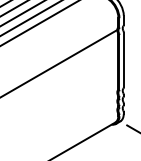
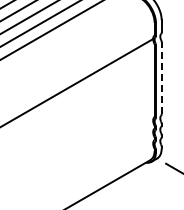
line: (123, 60) -> (161, 78), solid -> dashed

